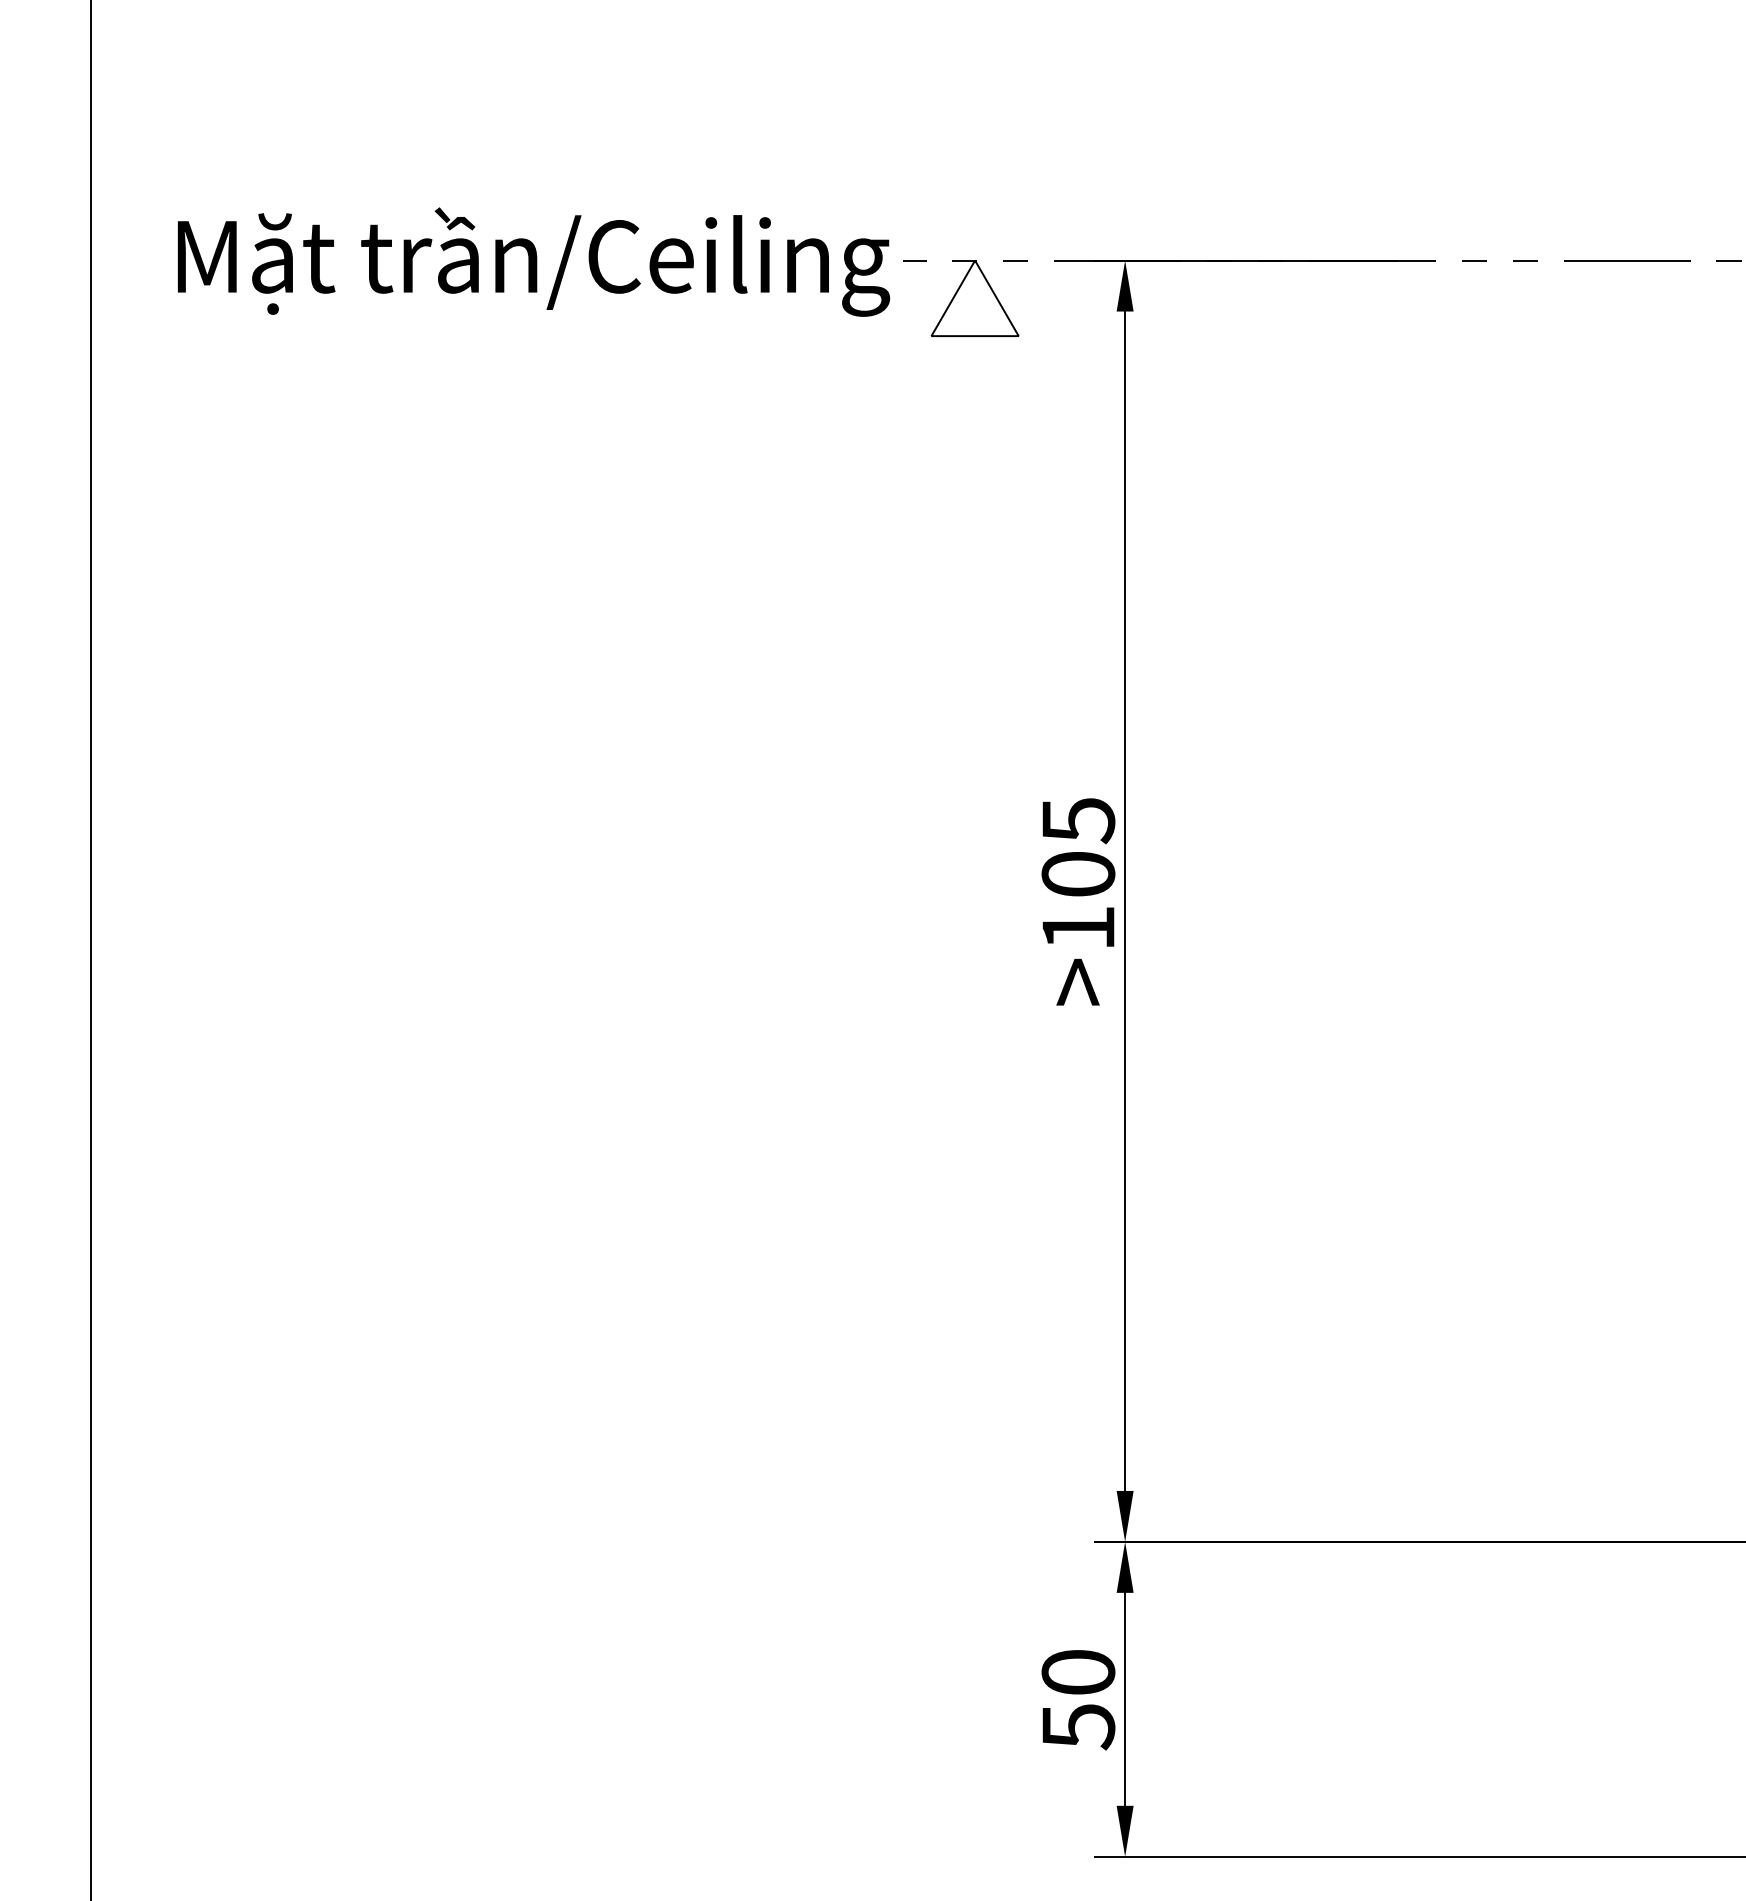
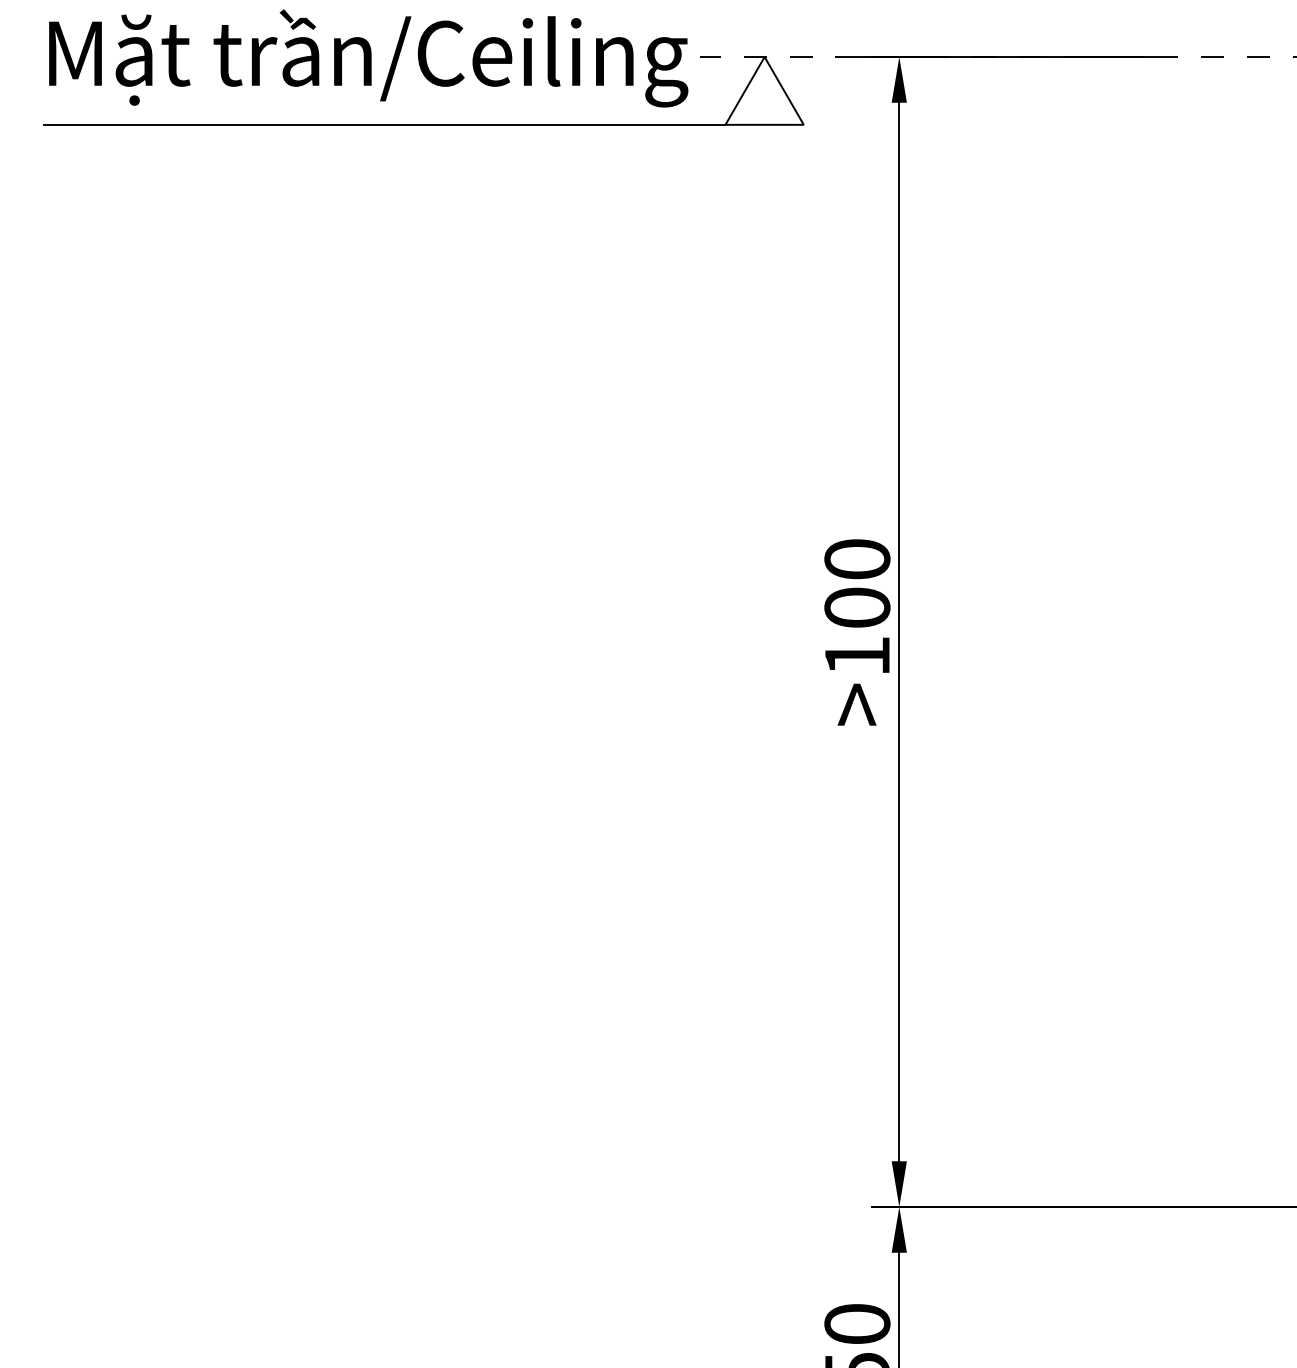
line: (551, 336) -> (384, 125), added
text: (1078, 821) -> (857, 560), >105 -> >100

